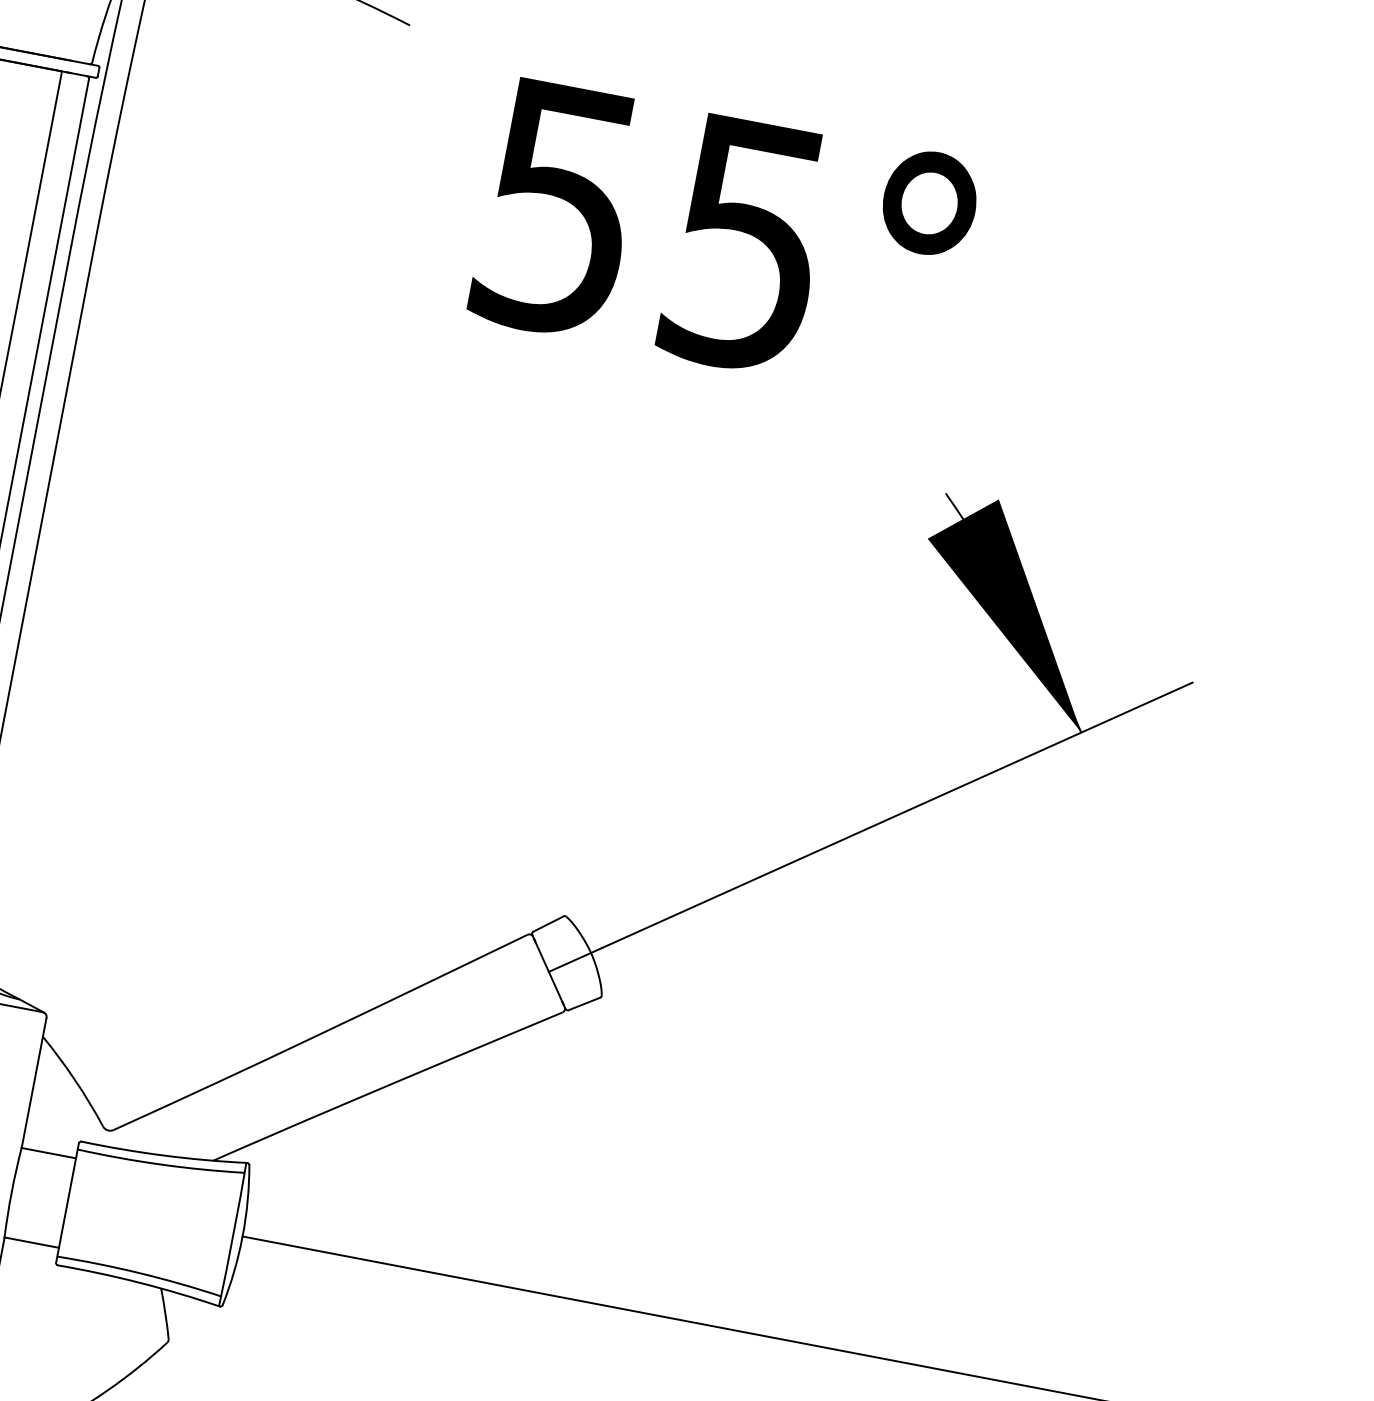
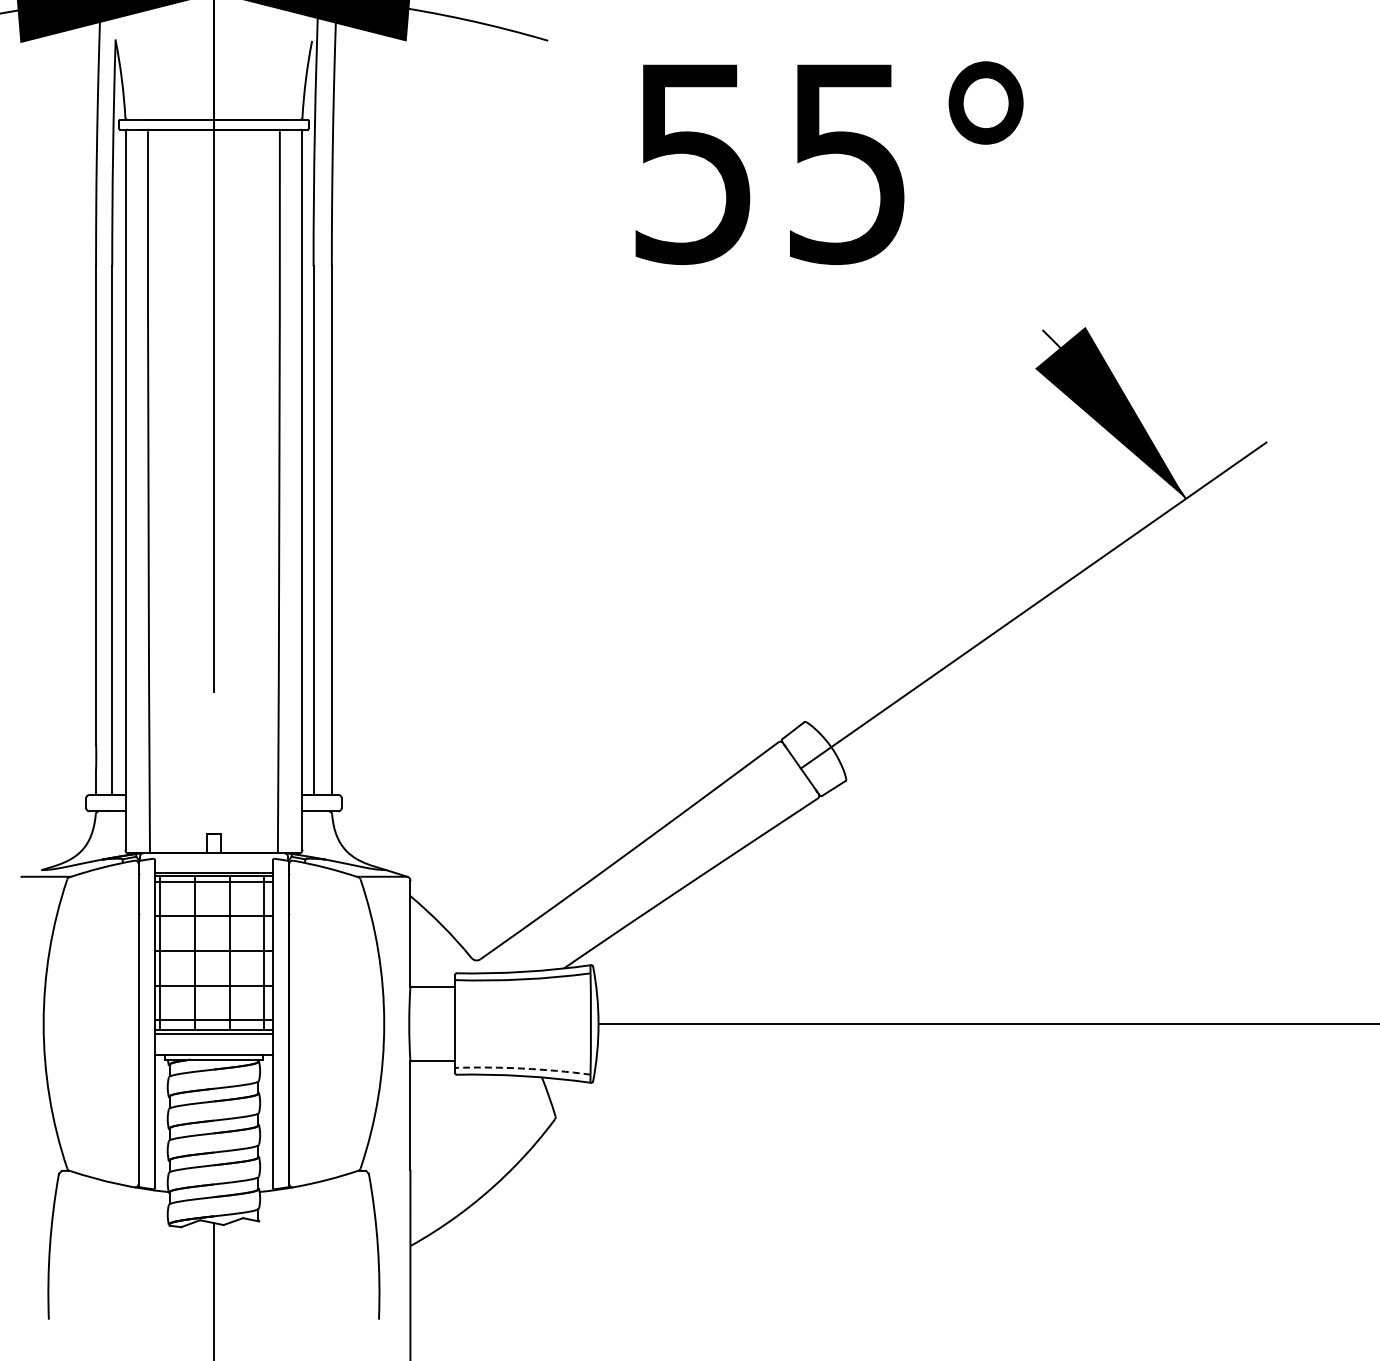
arc: (139, 1273) -> (522, 1068), solid -> dashed

